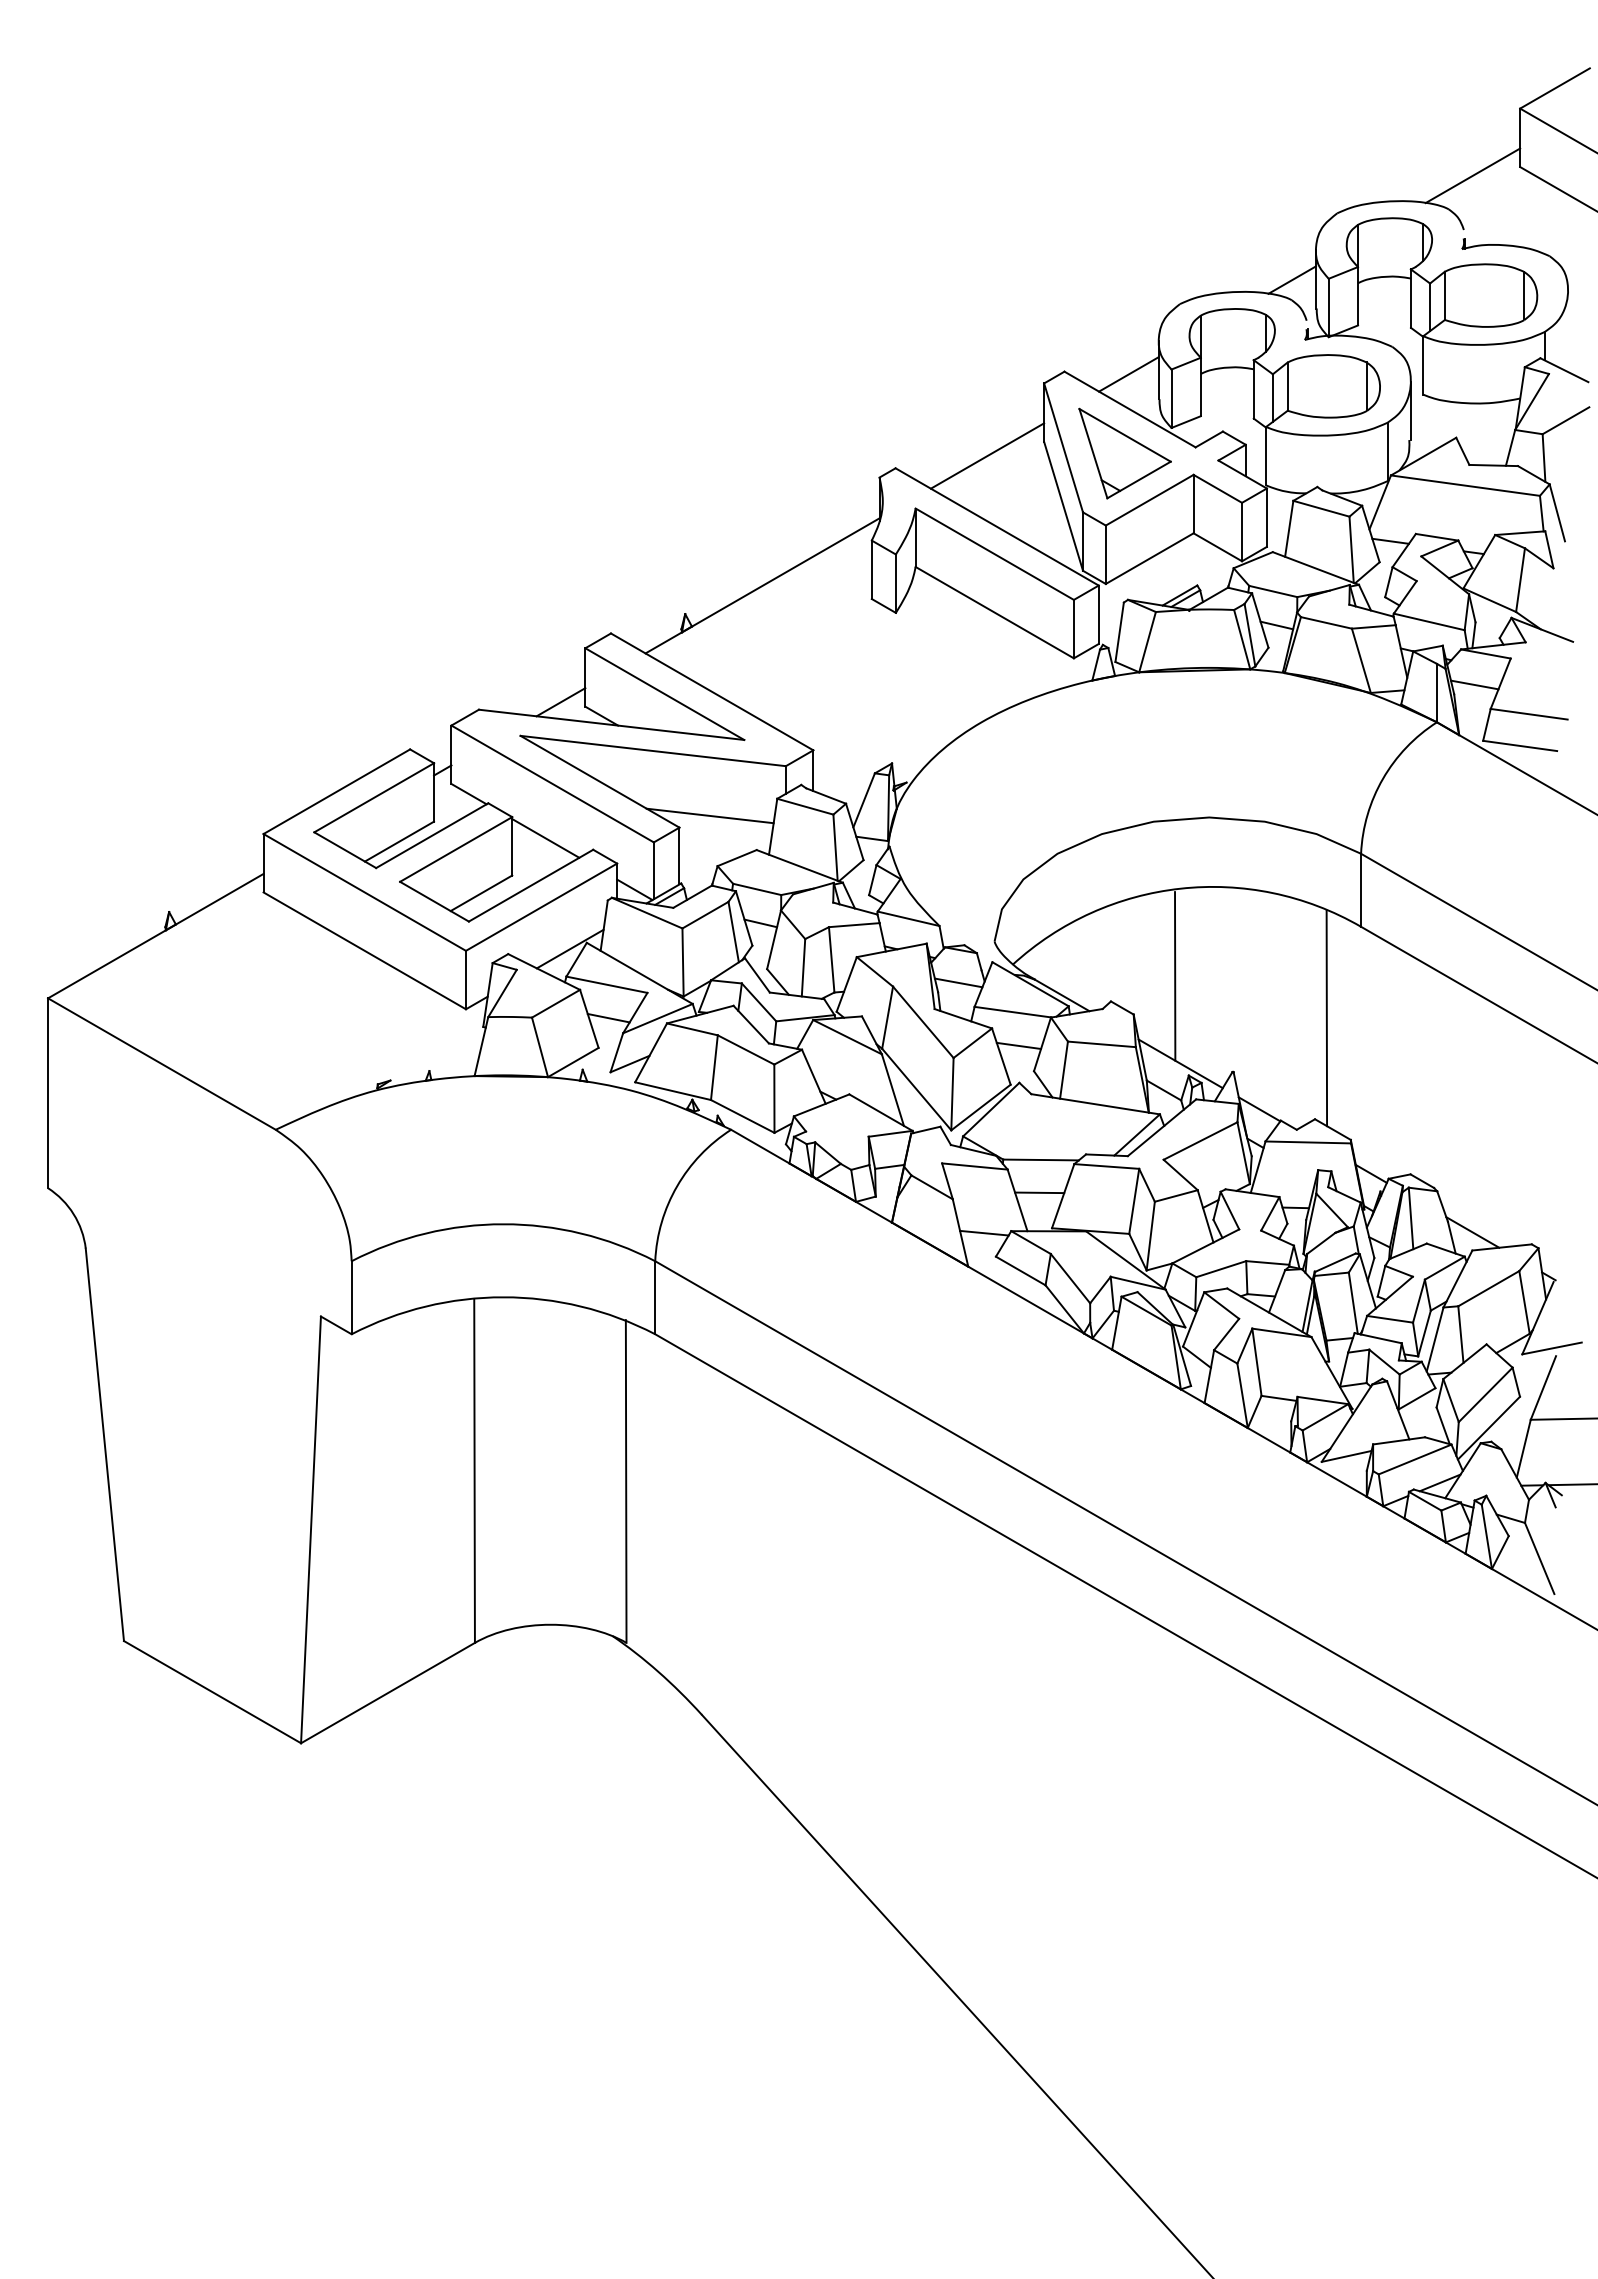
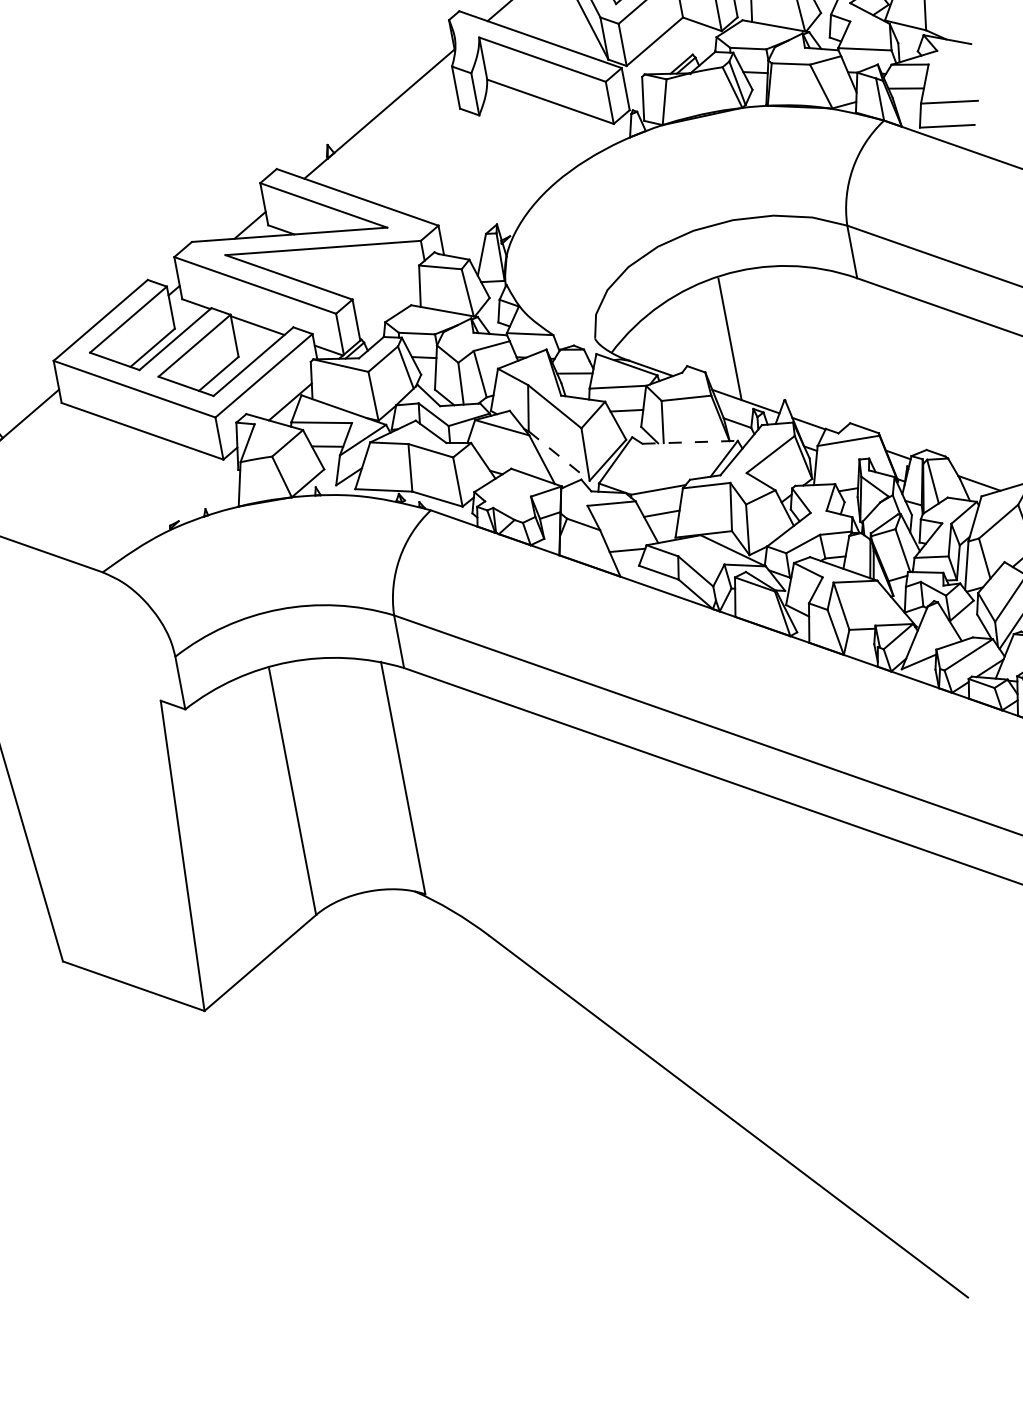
line: (709, 815) -> (372, 286), removed
line: (1326, 1018) -> (844, 349), removed
line: (917, 1089) -> (559, 455), solid -> dashed
line: (1096, 1104) -> (690, 442), solid -> dashed

